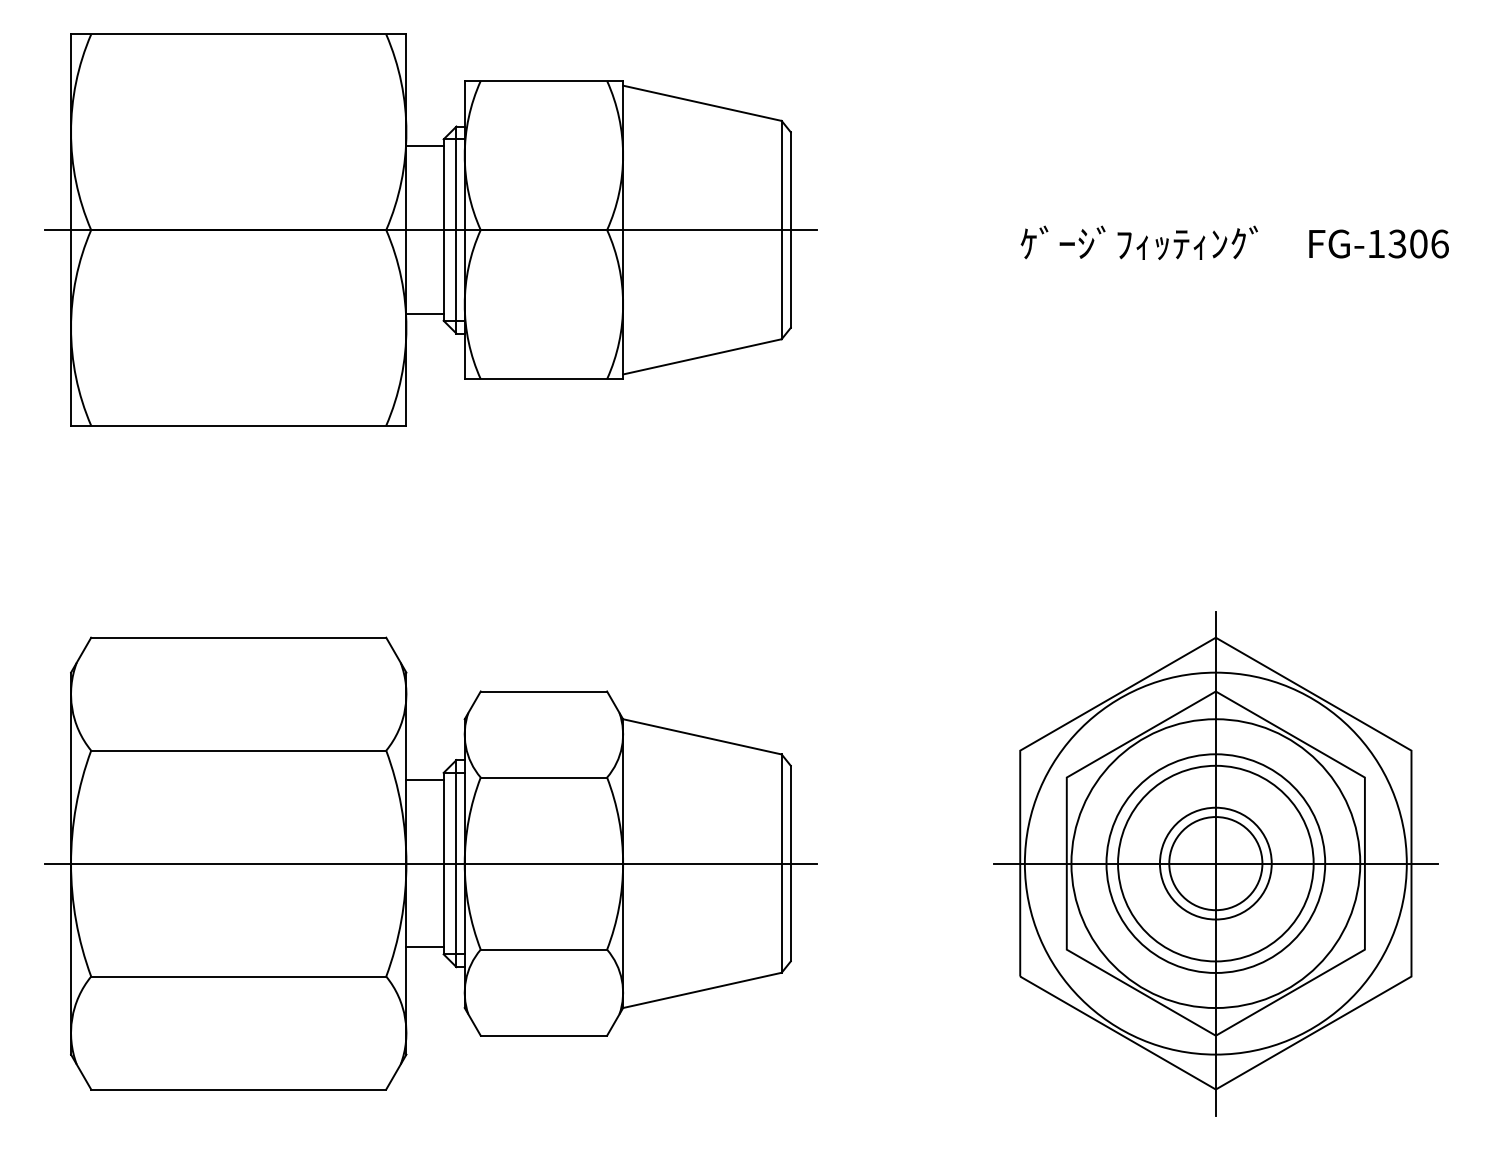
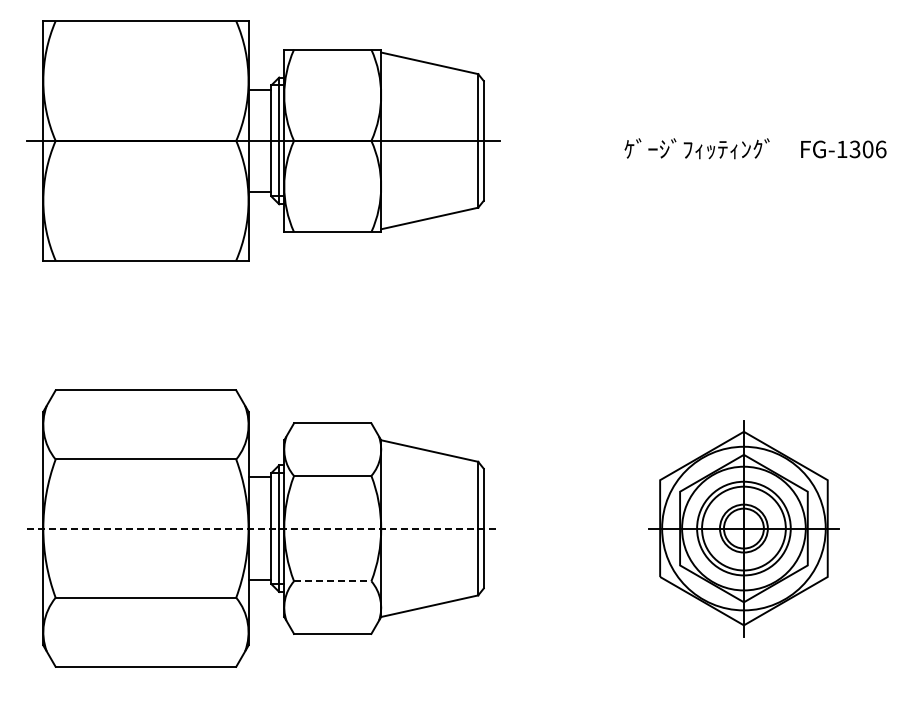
line: (432, 863) -> (264, 528), solid -> dashed
part: (1215, 863) -> (743, 528), size x0.7
line: (543, 950) -> (332, 581), solid -> dashed

